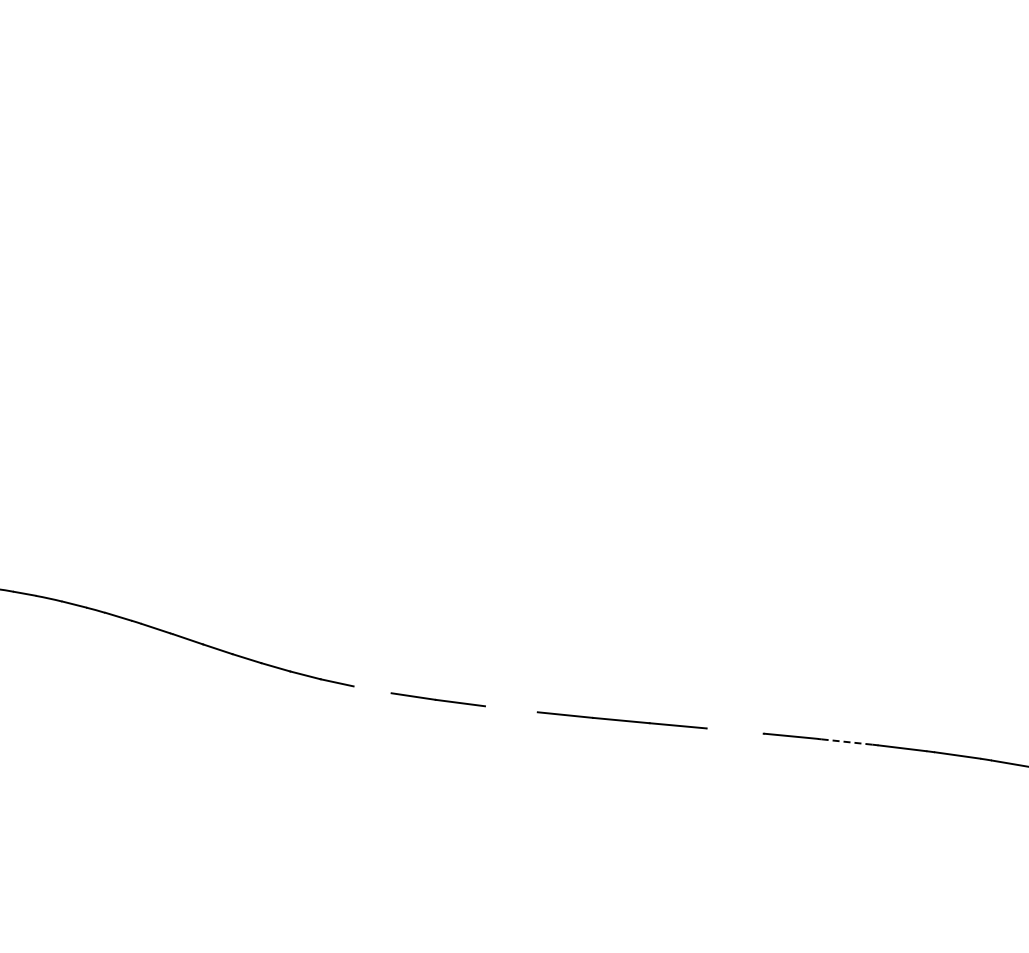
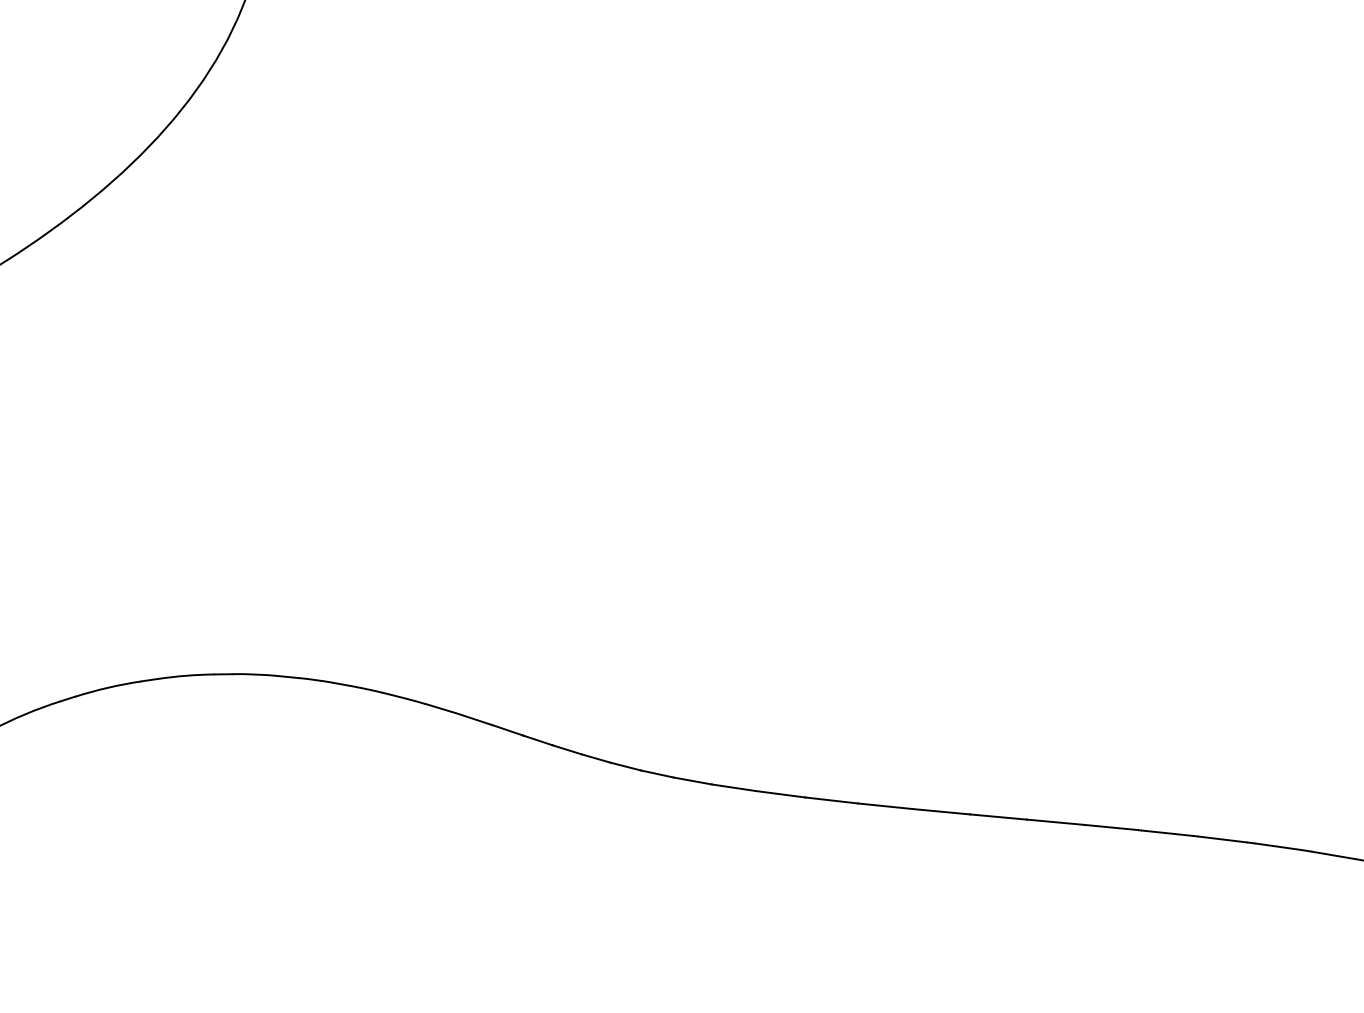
line: (372, 689) -> (692, 780), added
line: (511, 709) -> (831, 800), added
line: (734, 730) -> (1054, 821), added
line: (846, 742) -> (1166, 833), dashed -> solid

